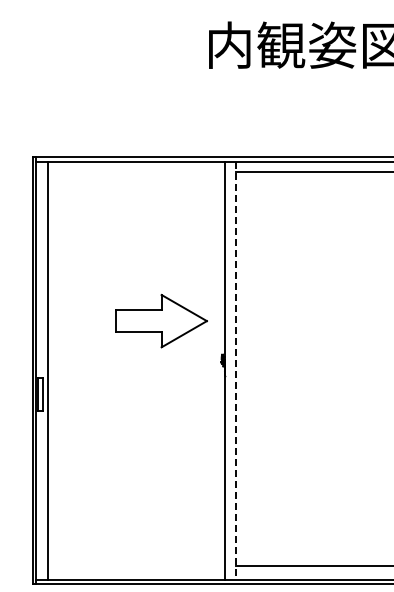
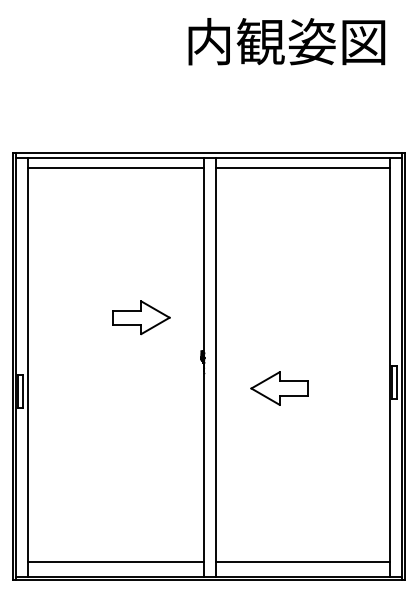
line: (135, 172) -> (115, 168), added
part: (161, 321) -> (141, 317), size x0.62
line: (235, 371) -> (215, 367), dashed -> solid
part: (299, 392) -> (279, 388), added
line: (135, 565) -> (115, 561), added

